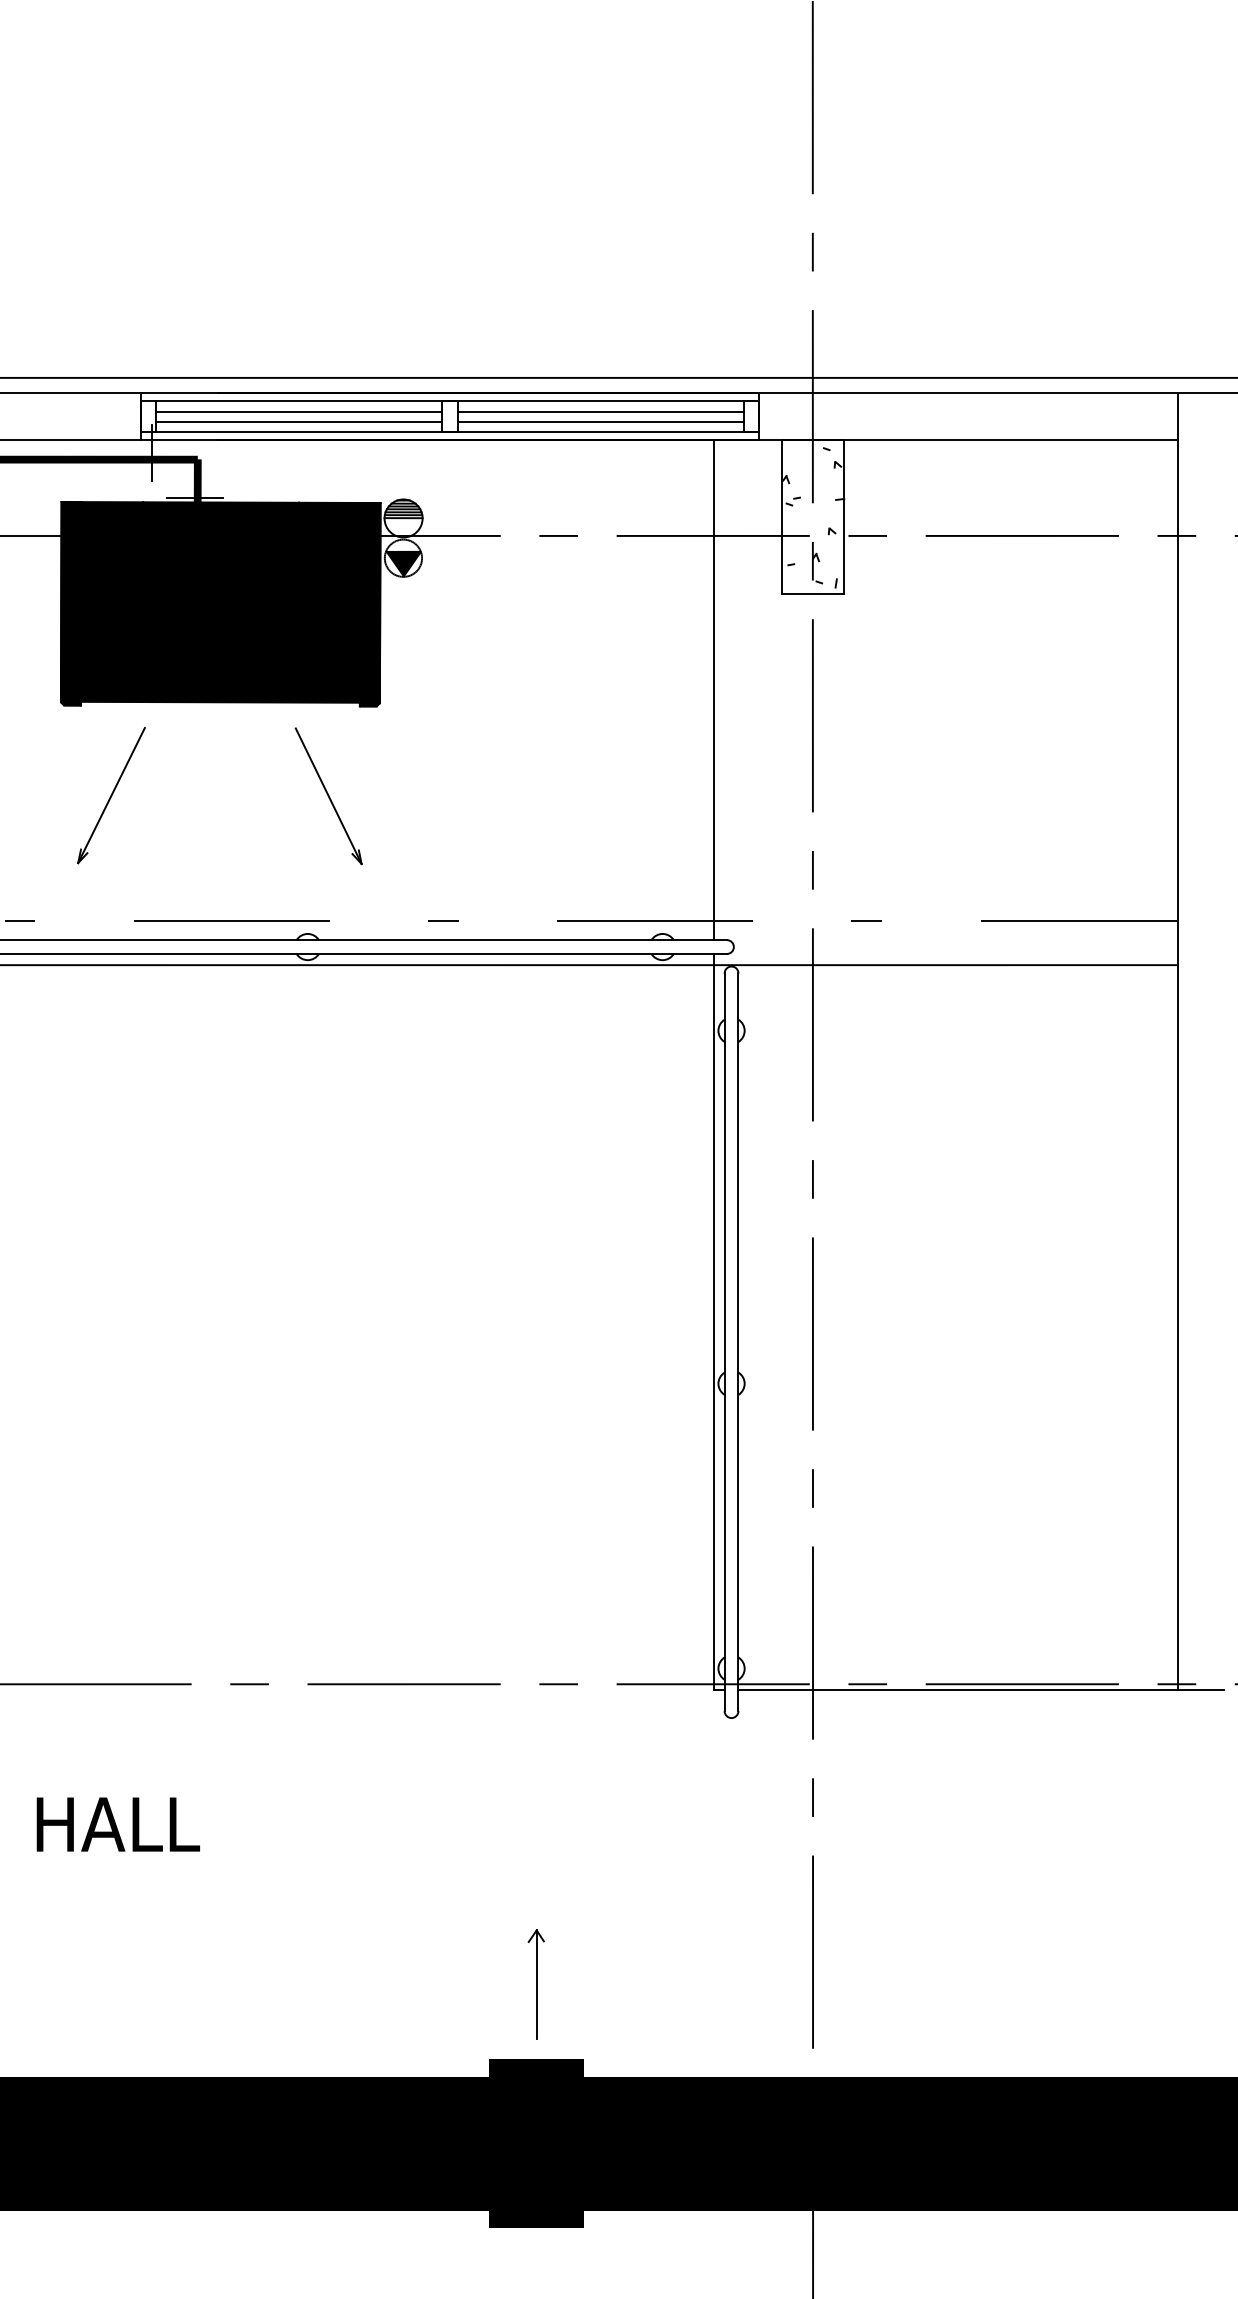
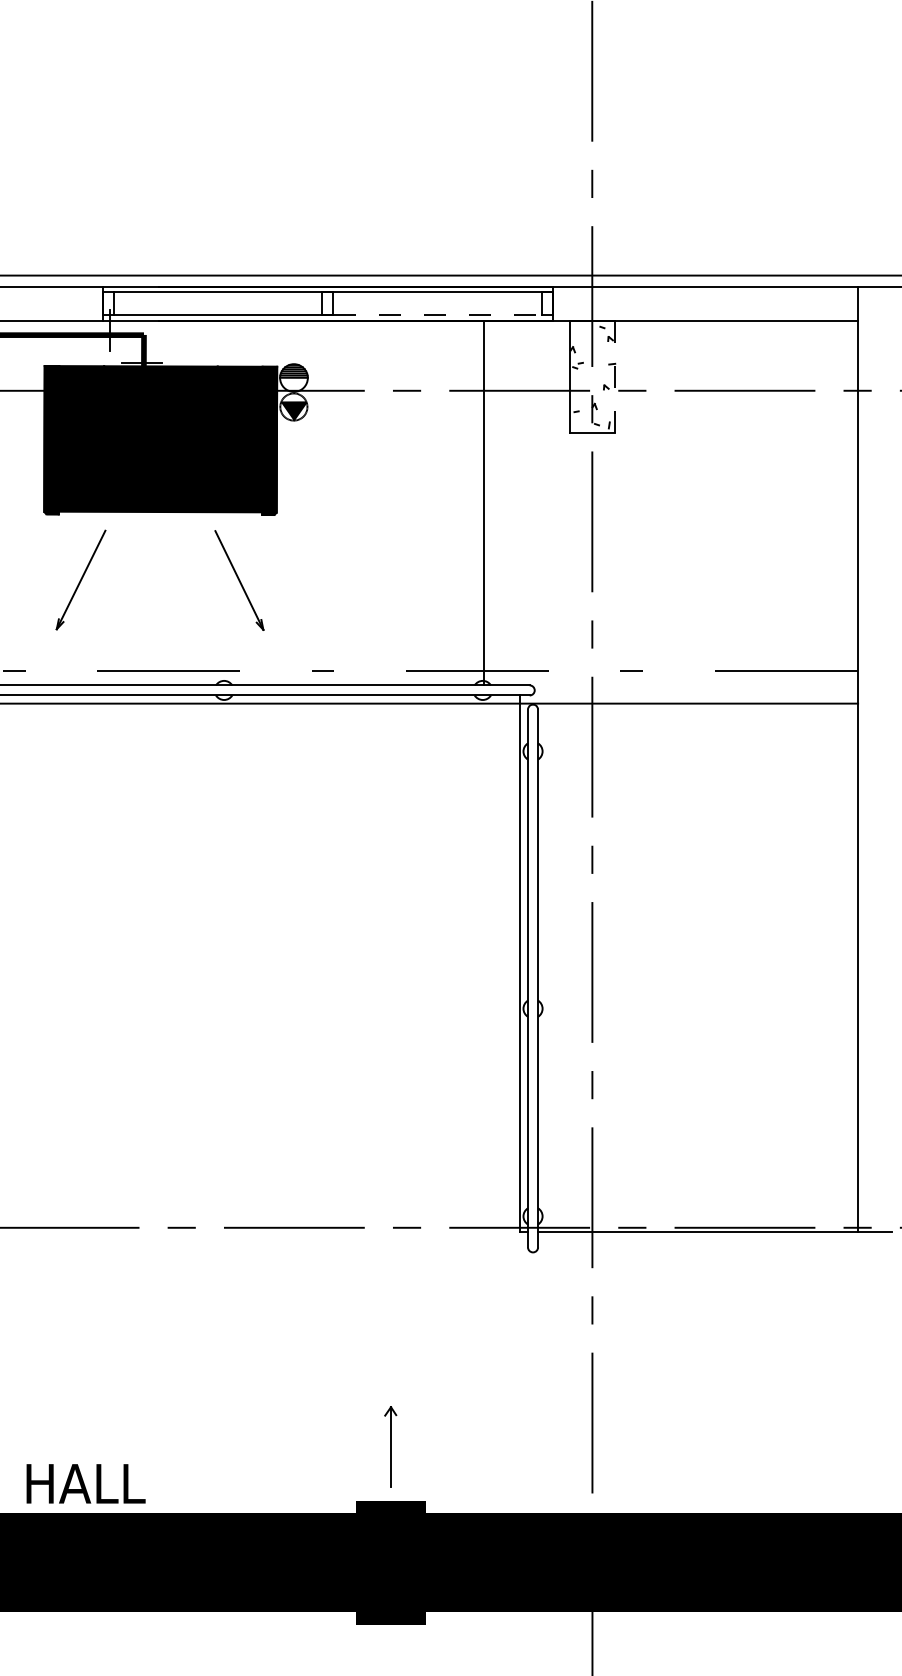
line: (299, 412) -> (218, 300), removed
line: (600, 412) -> (437, 300), removed
line: (299, 421) -> (218, 307), removed
line: (600, 421) -> (437, 307), removed
line: (608, 432) -> (443, 315), solid -> dashed
line: (844, 516) -> (615, 376), solid -> dashed
line: (713, 689) -> (483, 502), moved
text: (118, 1824) -> (86, 1483), moved

